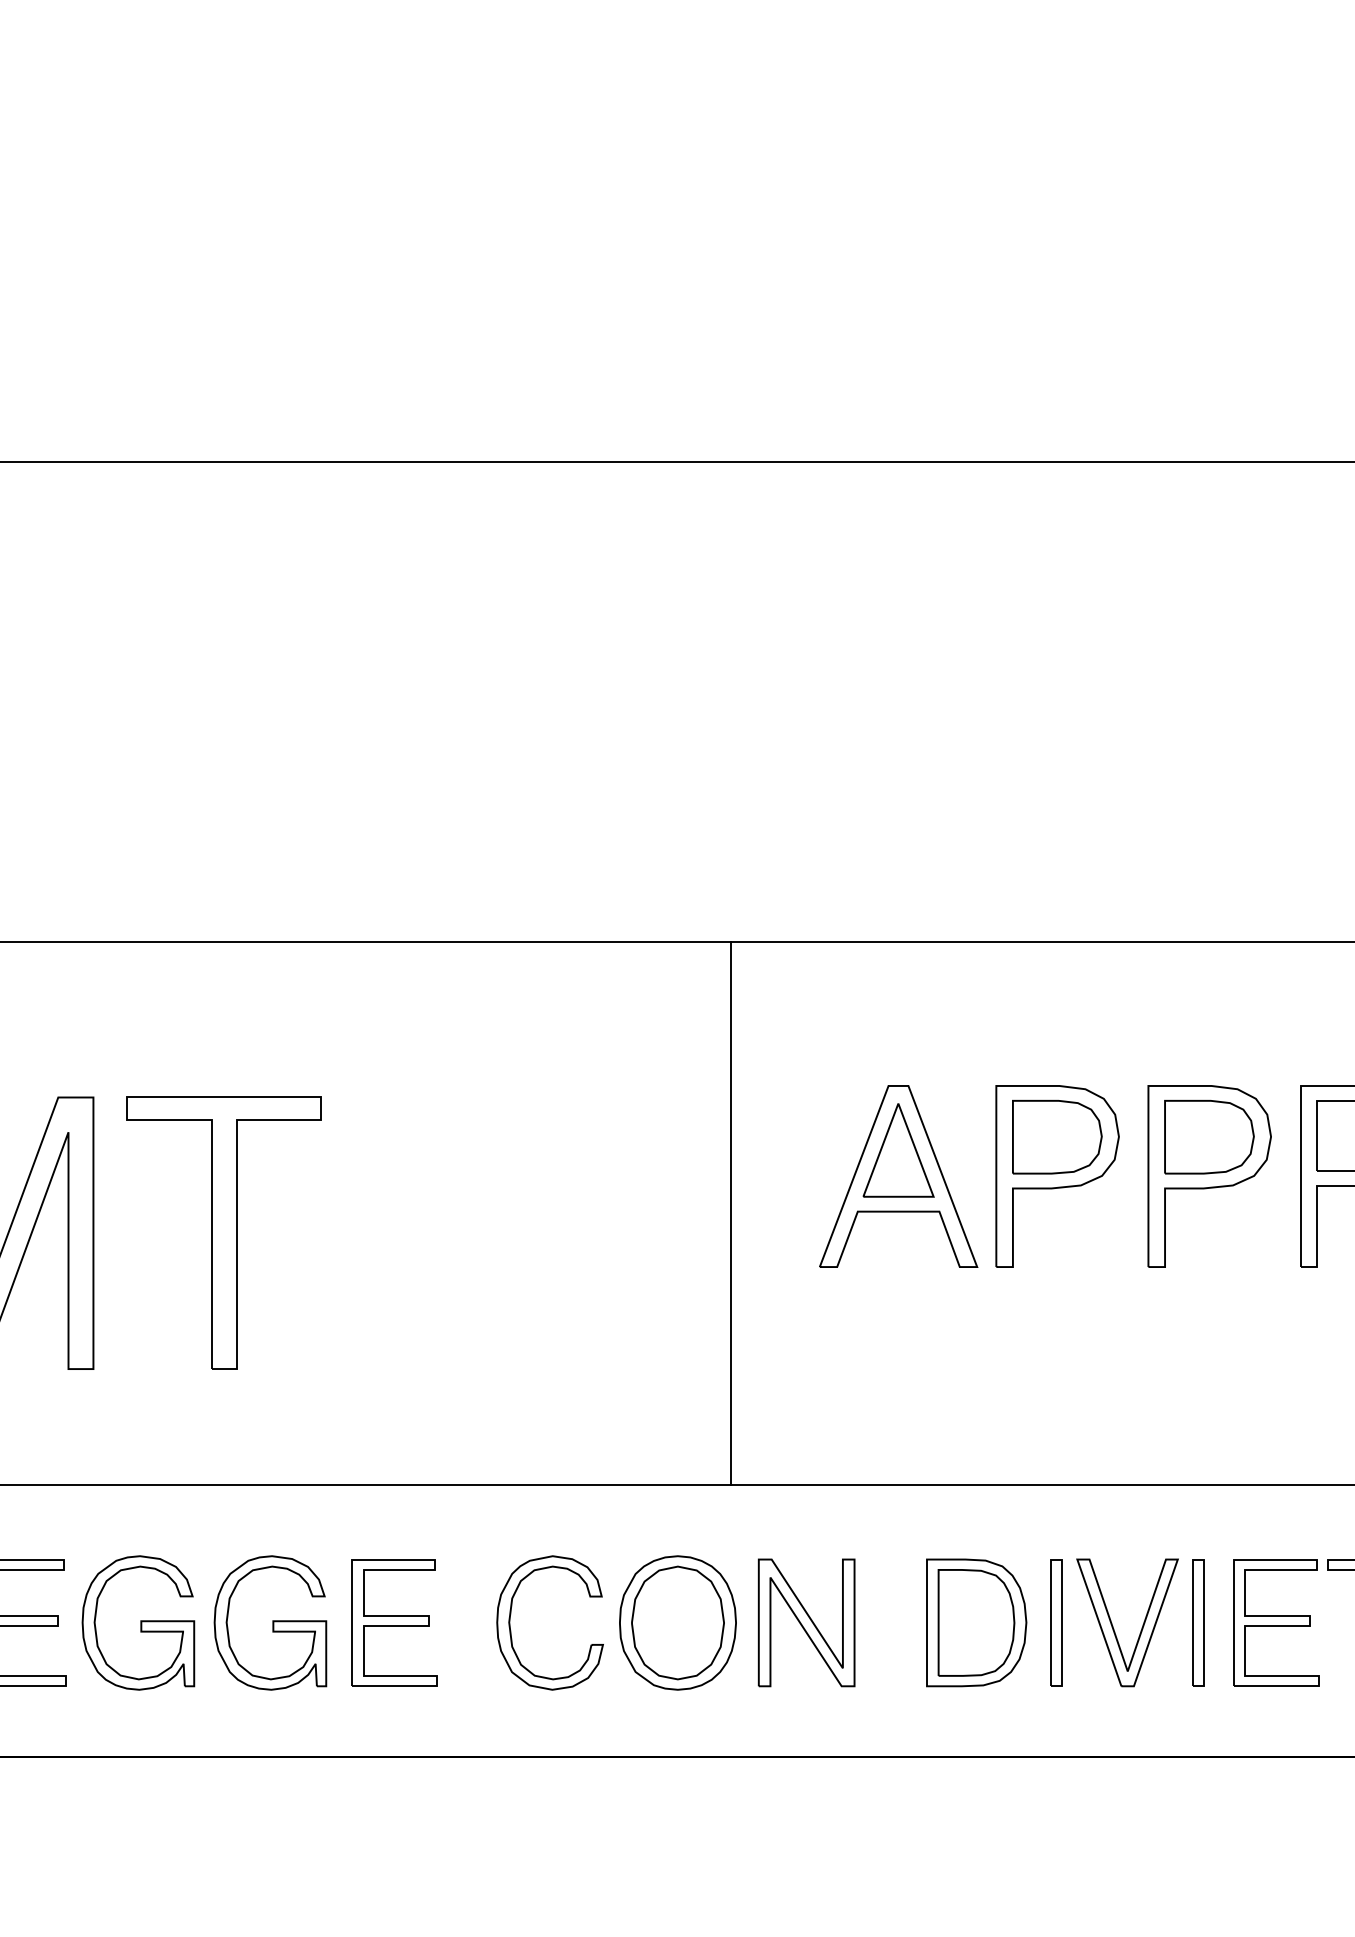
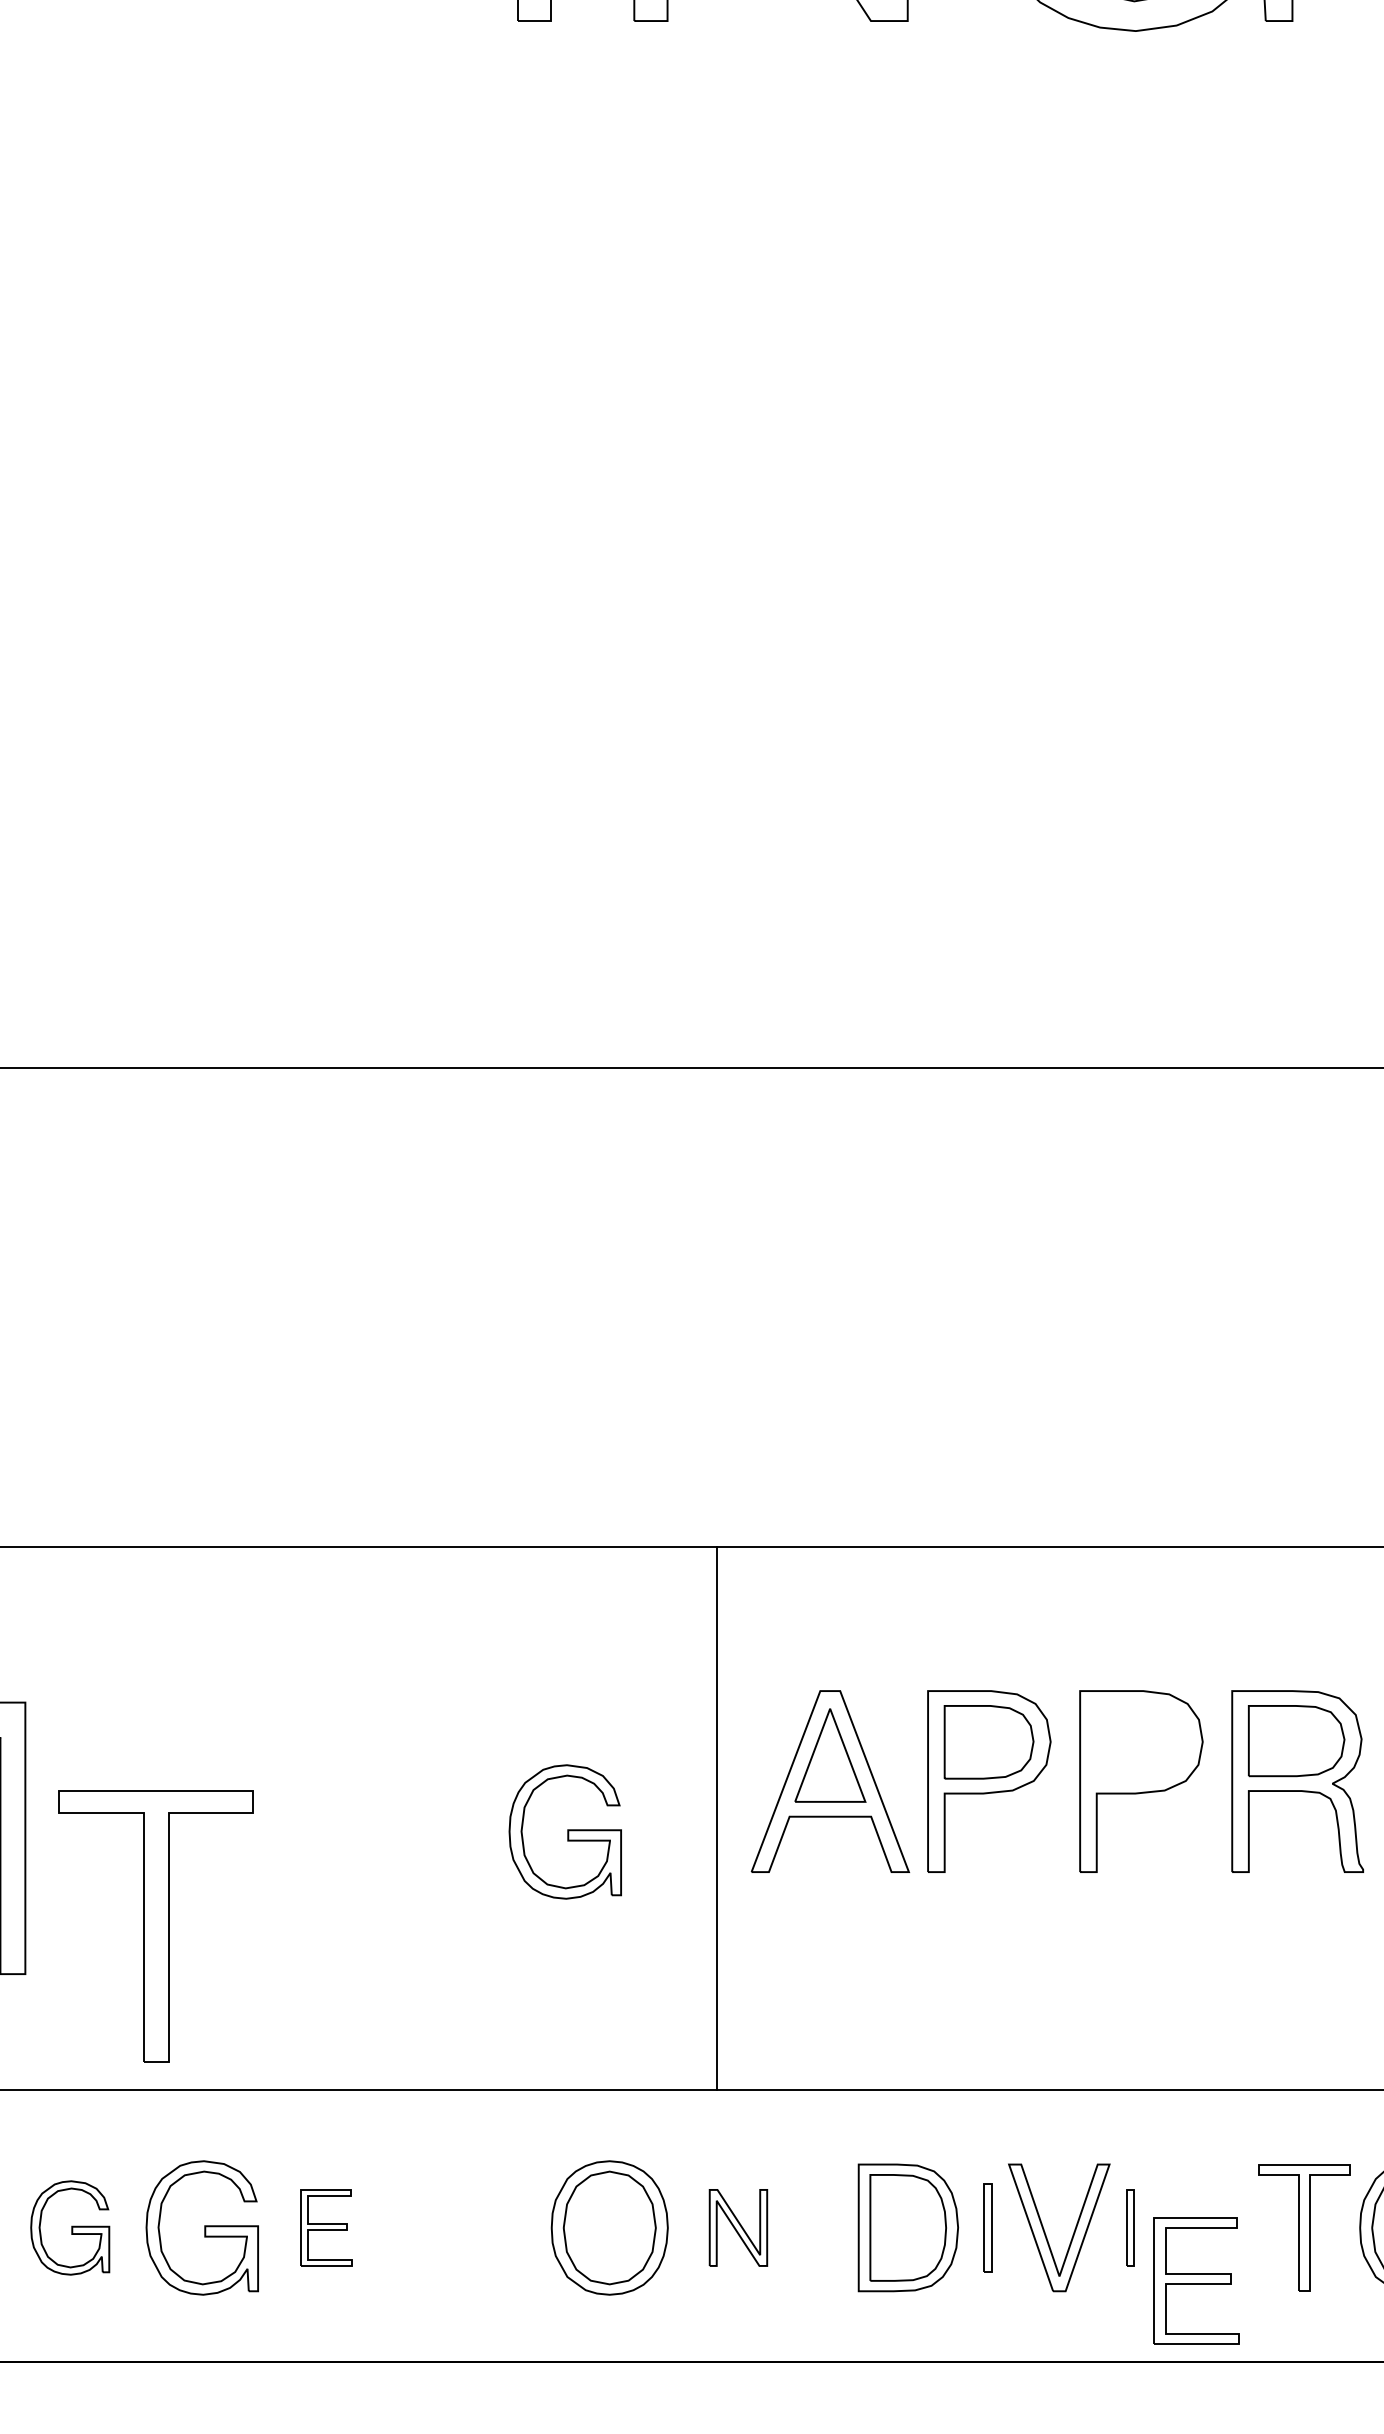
part: (1208, 1137) -> (1140, 1742), removed
line: (730, 1213) -> (717, 1818), moved
part: (632, 1226) -> (564, 1831), added
part: (223, 1233) -> (155, 1926), moved
part: (510, 1621) -> (442, 2226), removed
part: (137, 1622) -> (69, 2227), size x0.7
part: (394, 1622) -> (326, 2227), size x0.6
part: (806, 1622) -> (738, 2227), size x0.6
part: (1055, 1622) -> (987, 2227), size x0.7
part: (1197, 1622) -> (1129, 2227), size x0.6
part: (1275, 1622) -> (1196, 2280), moved

